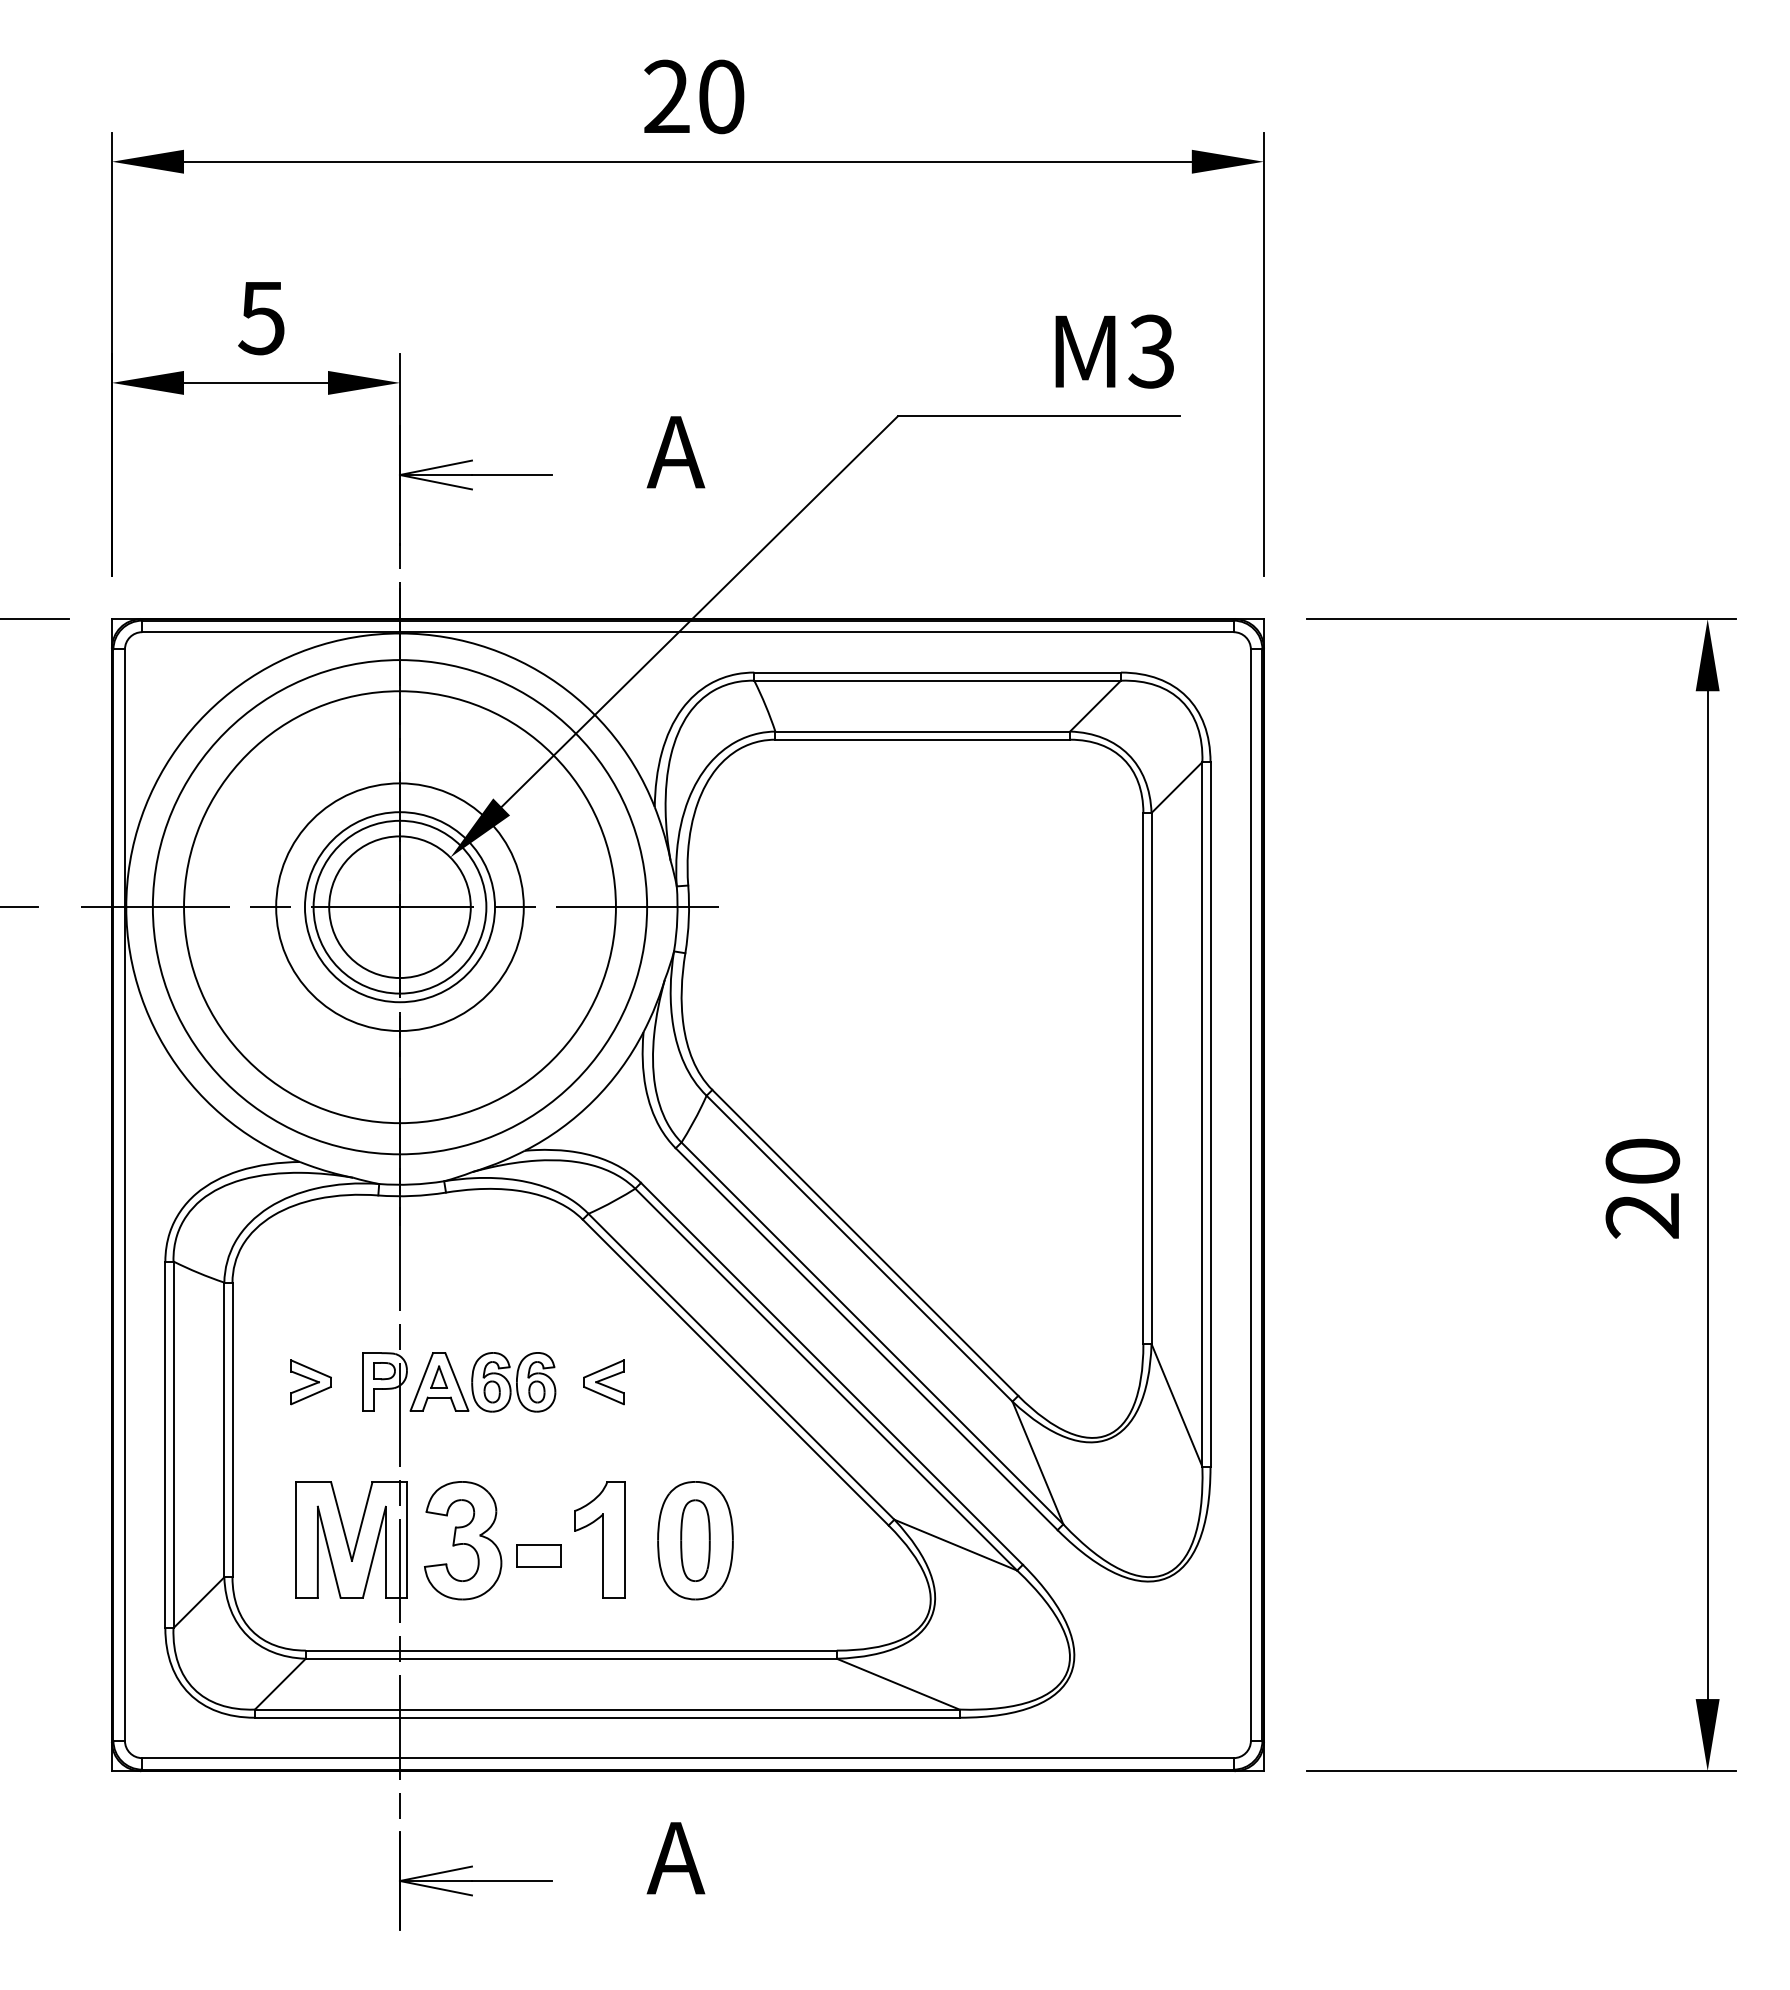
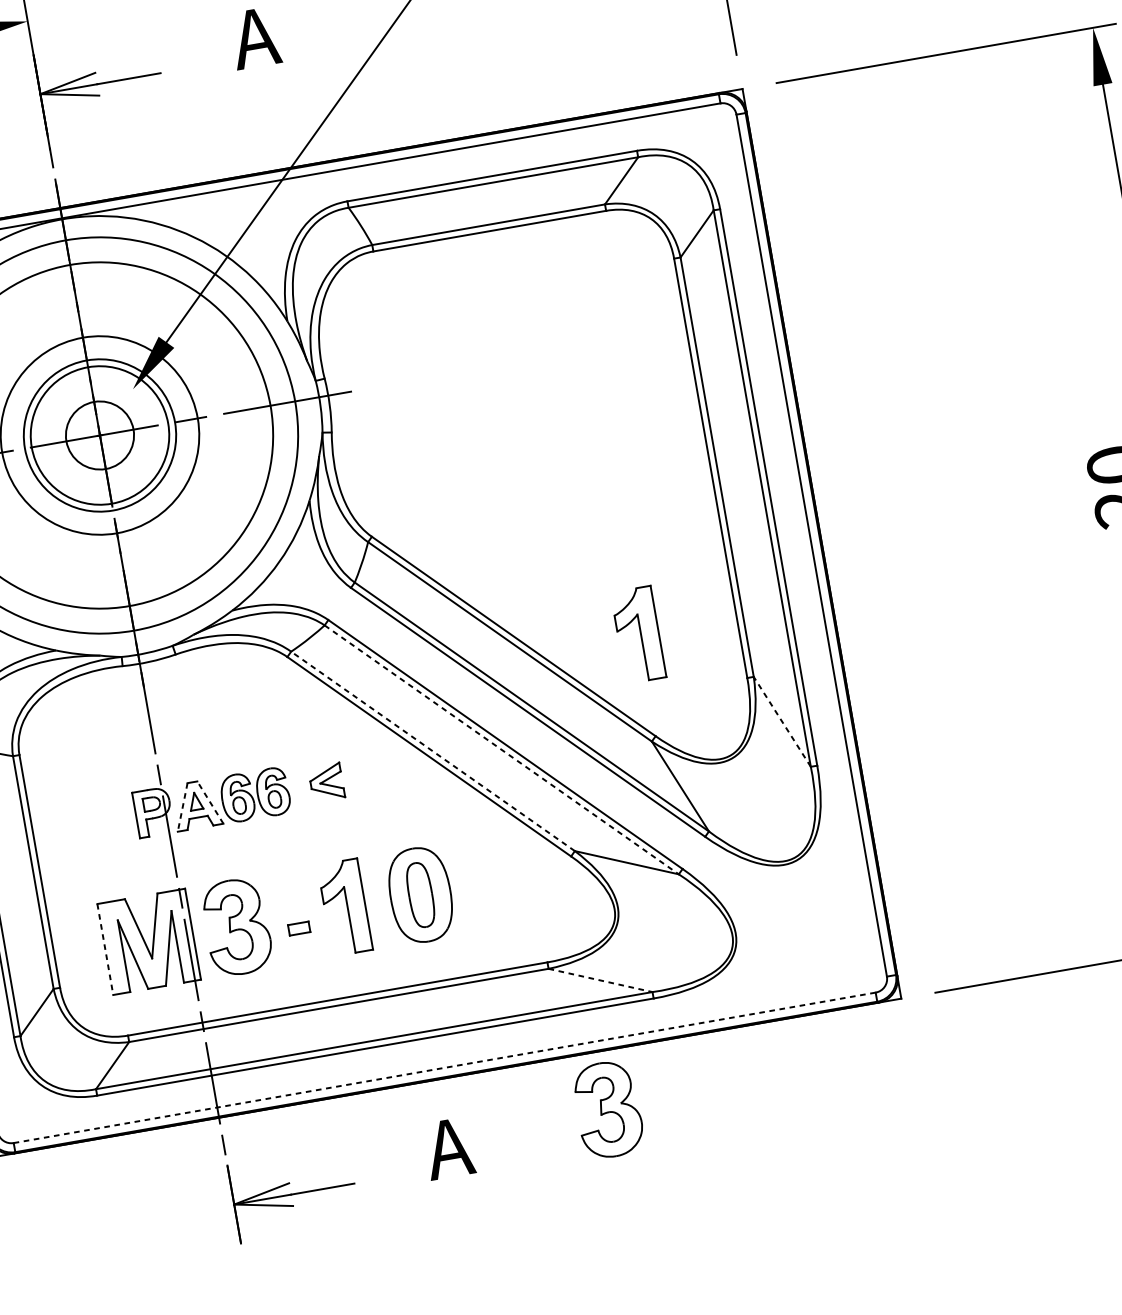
circle: (399, 907) -> (99, 435), size x0.6
part: (1018, 1267) -> (638, 634), added
line: (741, 1366) -> (433, 751), solid -> dashed
line: (826, 1380) -> (502, 750), solid -> dashed
line: (421, 1381) -> (182, 807), solid -> dashed
line: (456, 1381) -> (210, 802), solid -> dashed
part: (310, 1382) -> (94, 823), removed
line: (1176, 1404) -> (781, 721), solid -> dashed
line: (296, 1539) -> (105, 949), solid -> dashed
part: (538, 1555) -> (298, 928), size x0.6
line: (898, 1684) -> (600, 980), solid -> dashed
line: (687, 1758) -> (444, 1068), solid -> dashed
part: (880, 1844) -> (608, 1109), added

